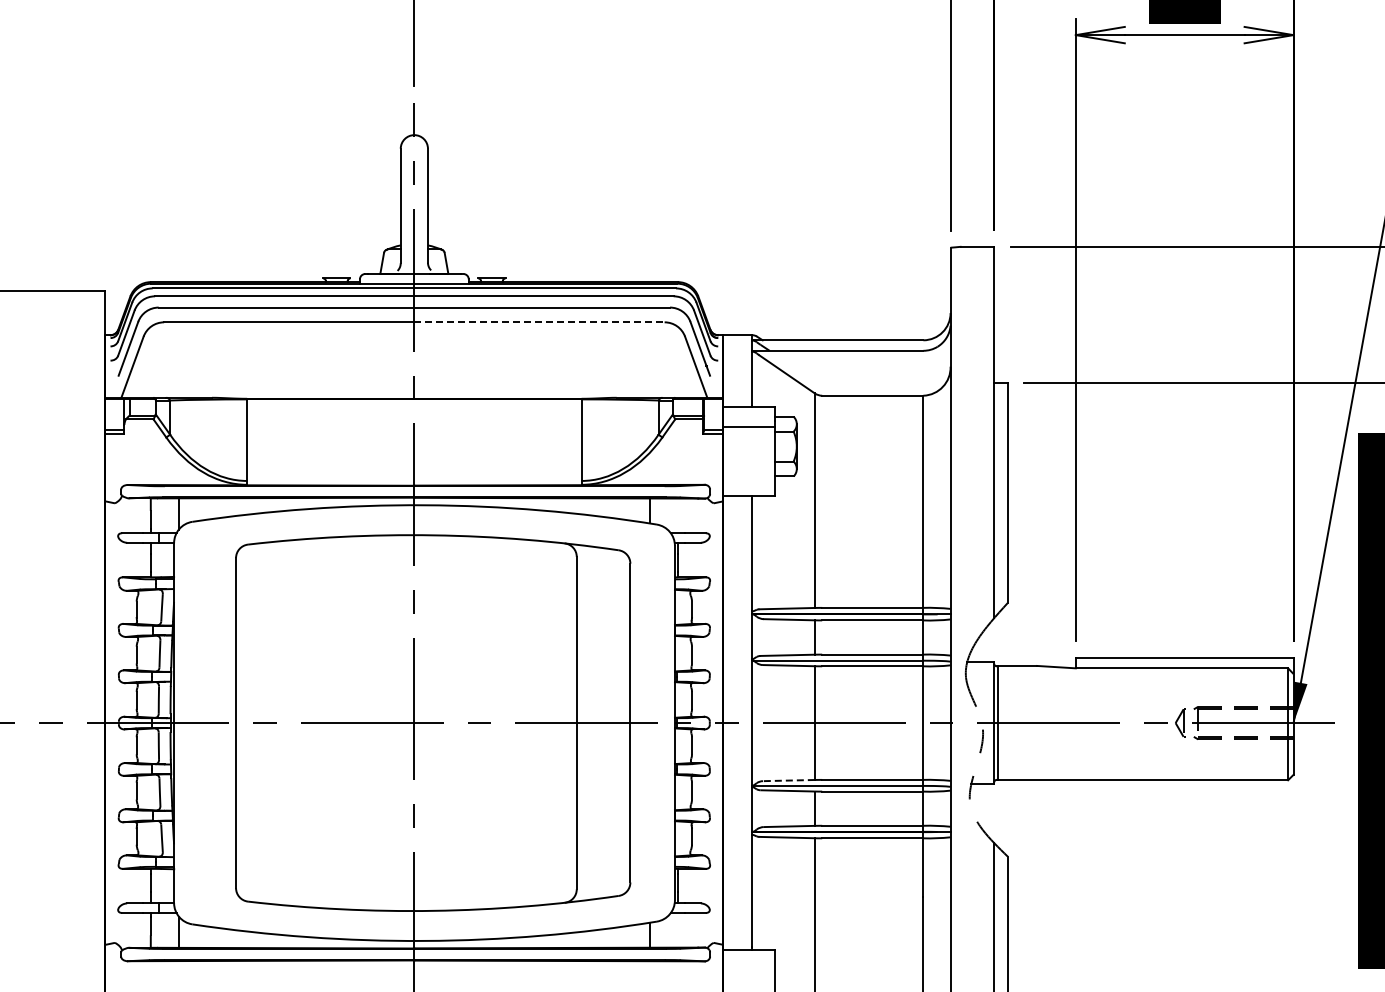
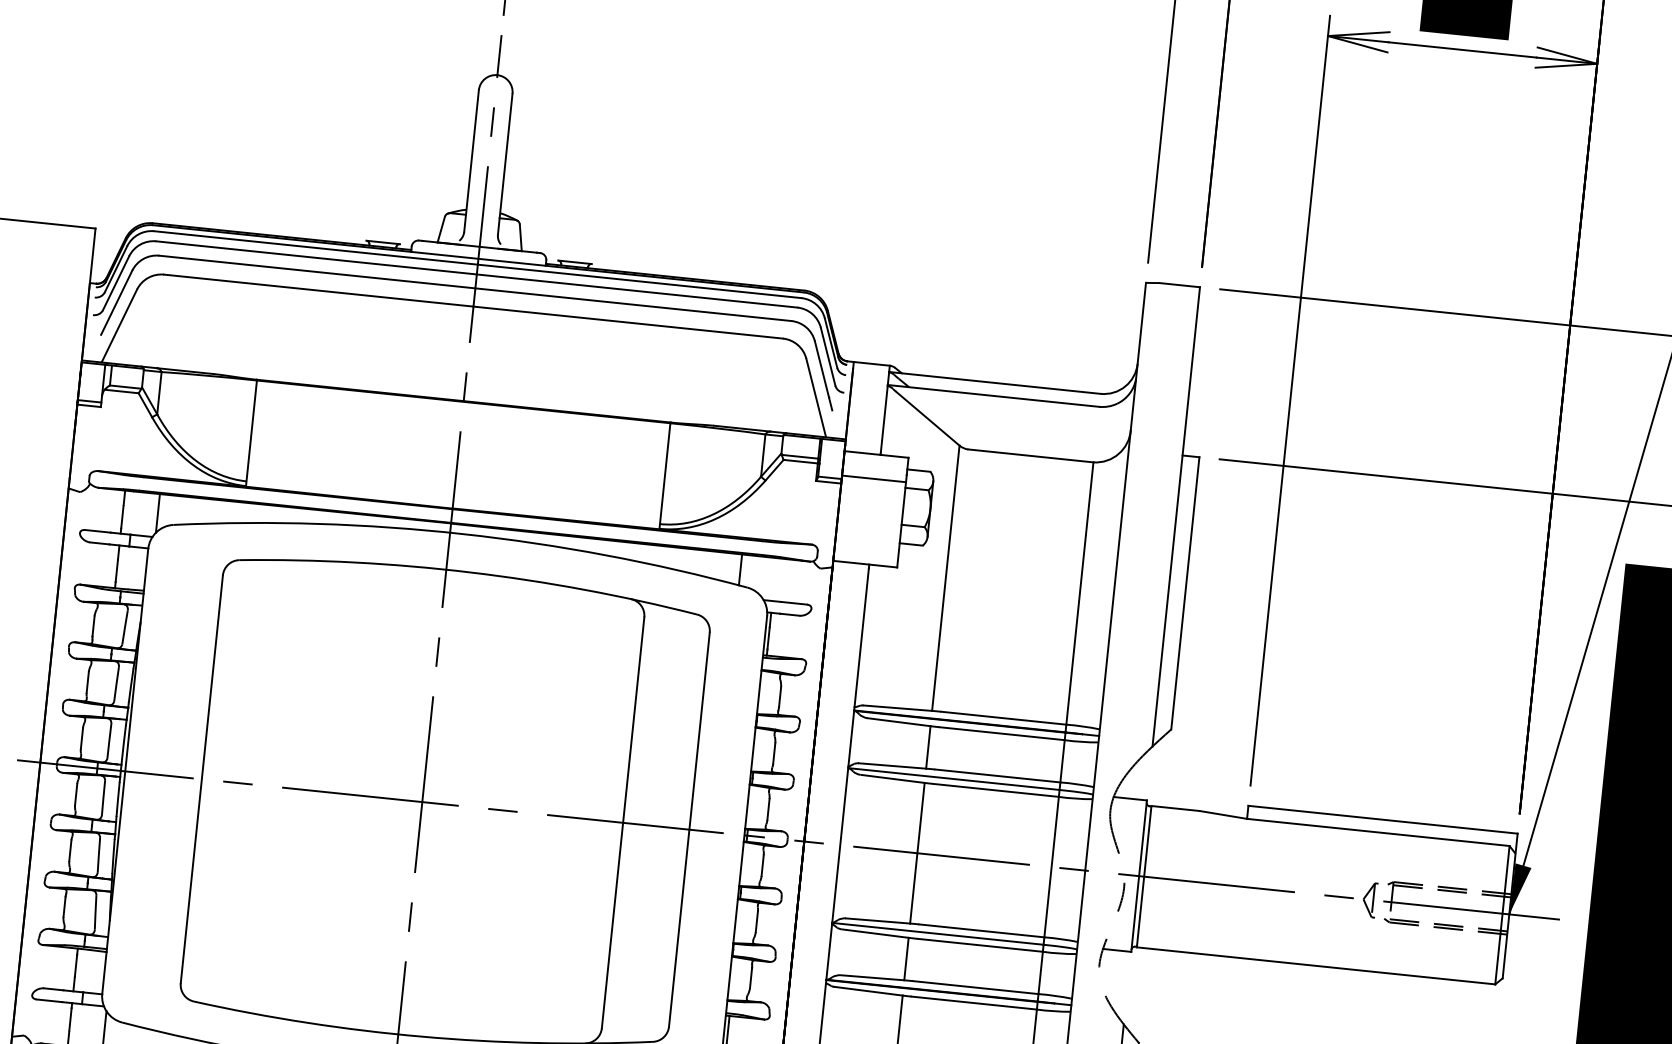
line: (539, 322) -> (628, 322), dashed -> solid
line: (788, 780) -> (877, 920), dashed -> solid

